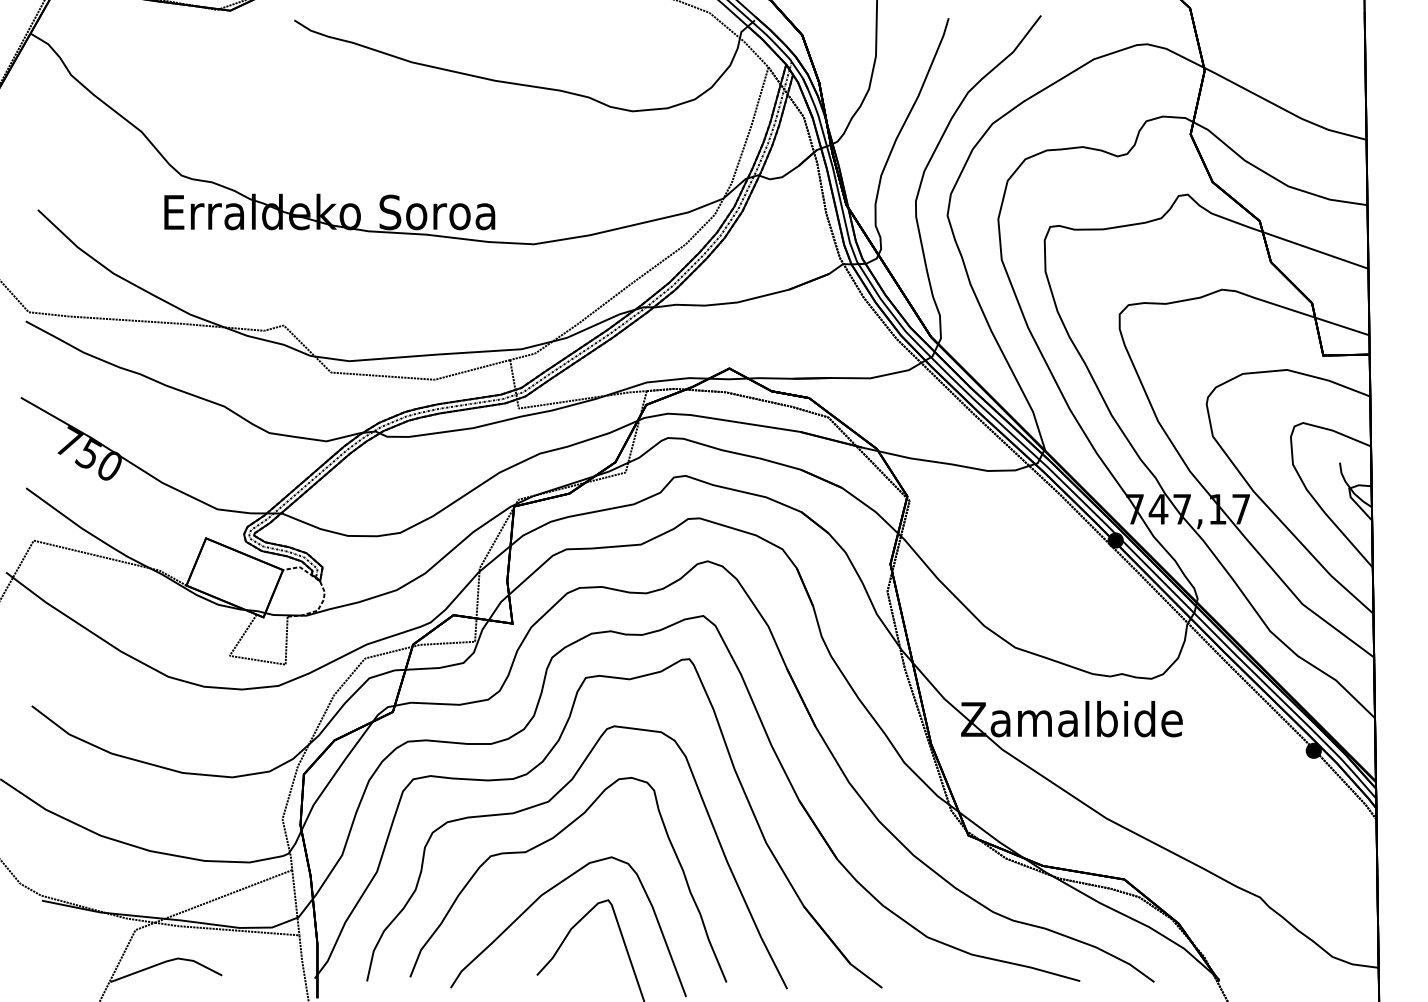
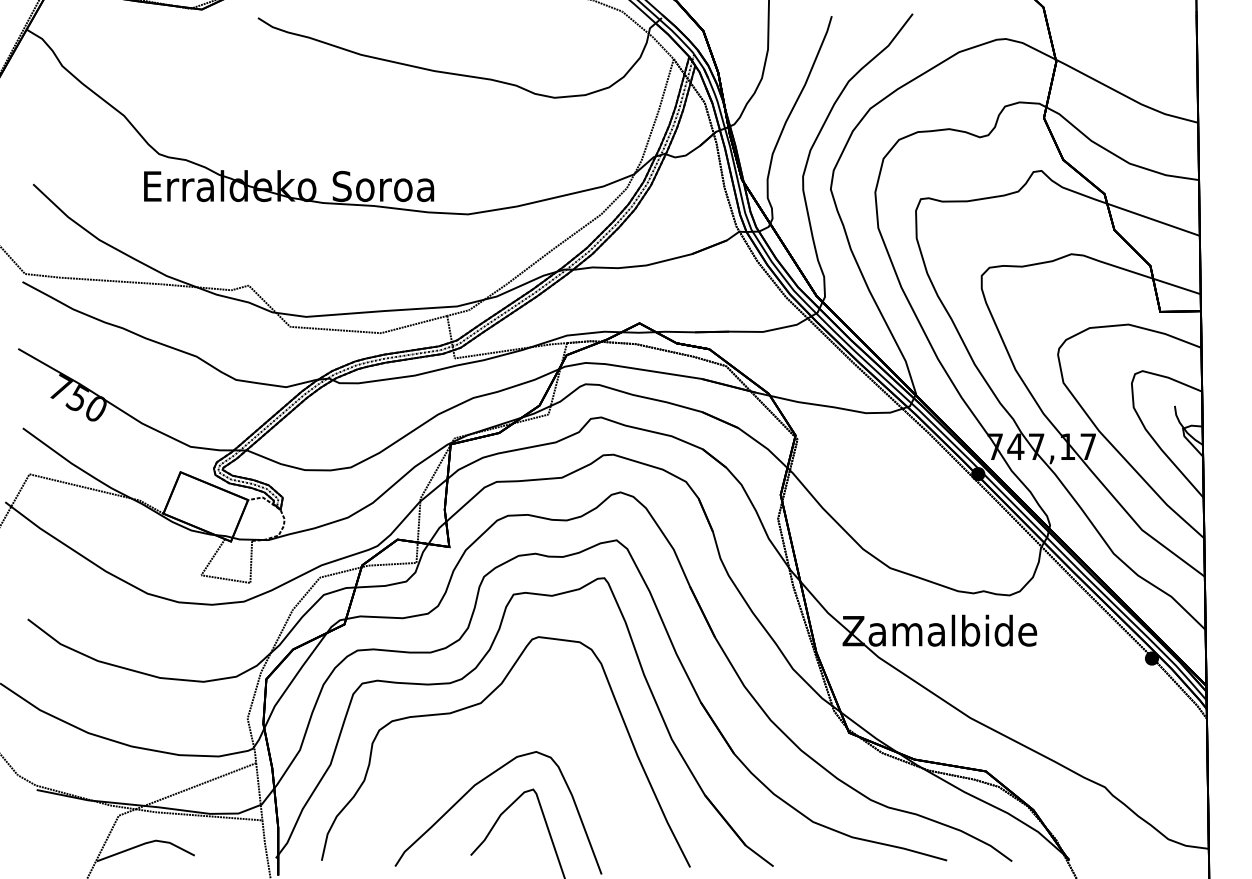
part: (550, 840) -> (482, 737), removed

